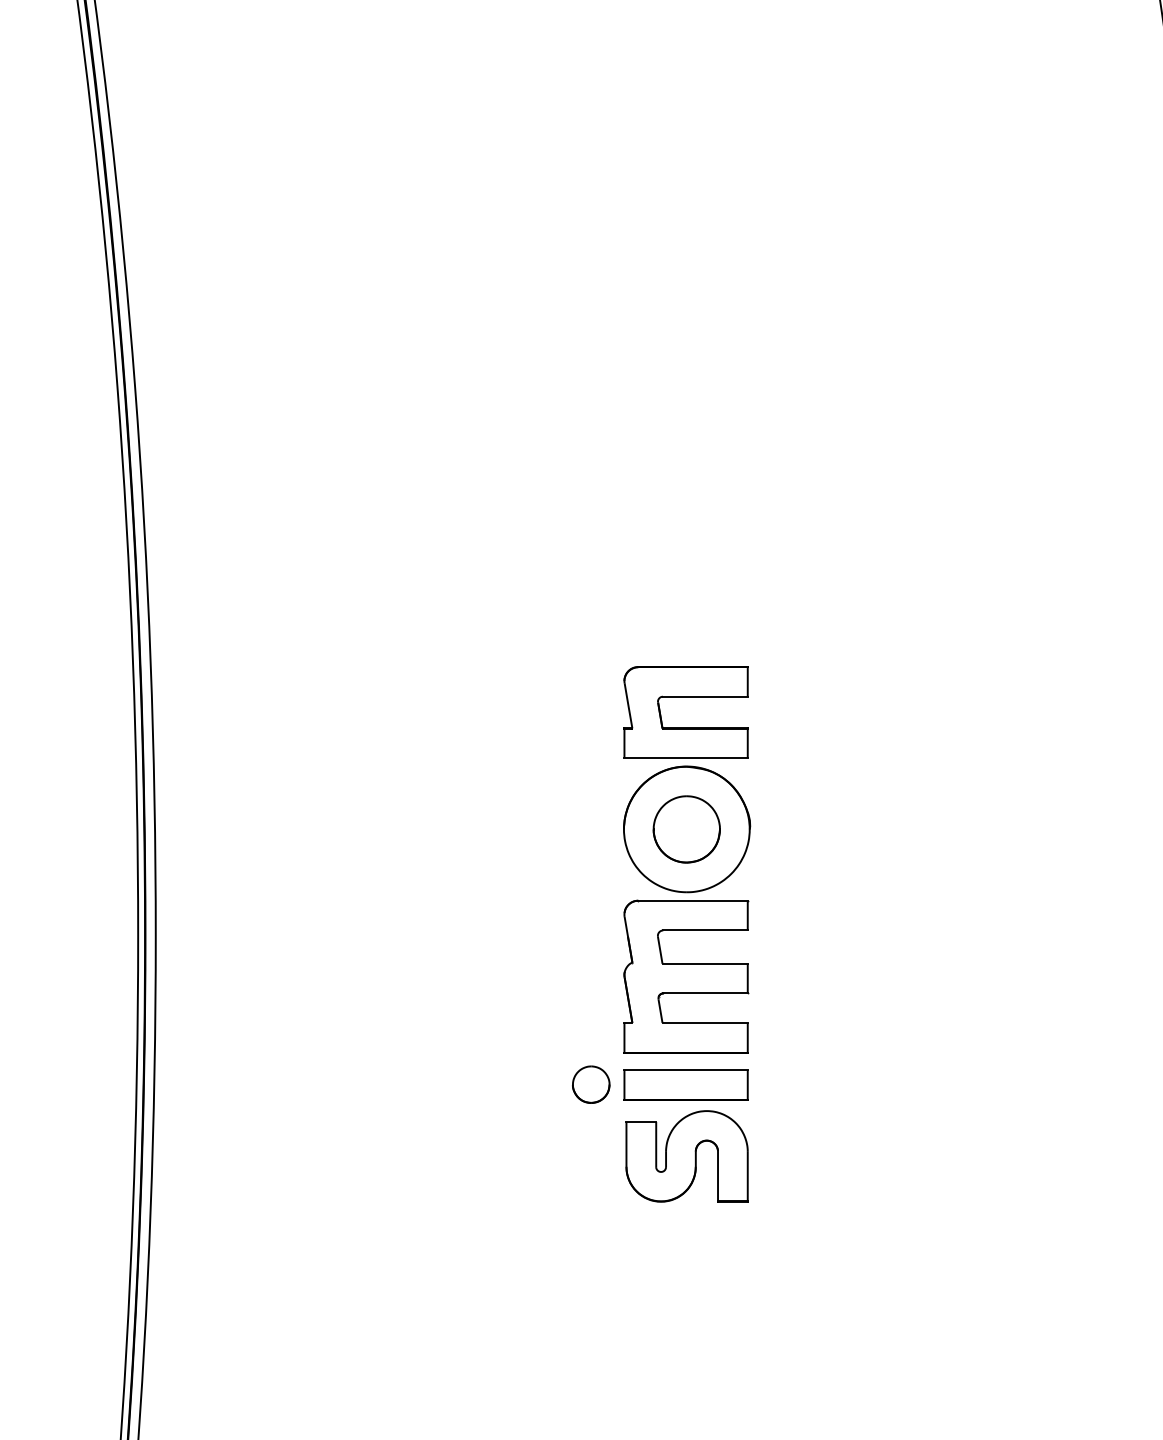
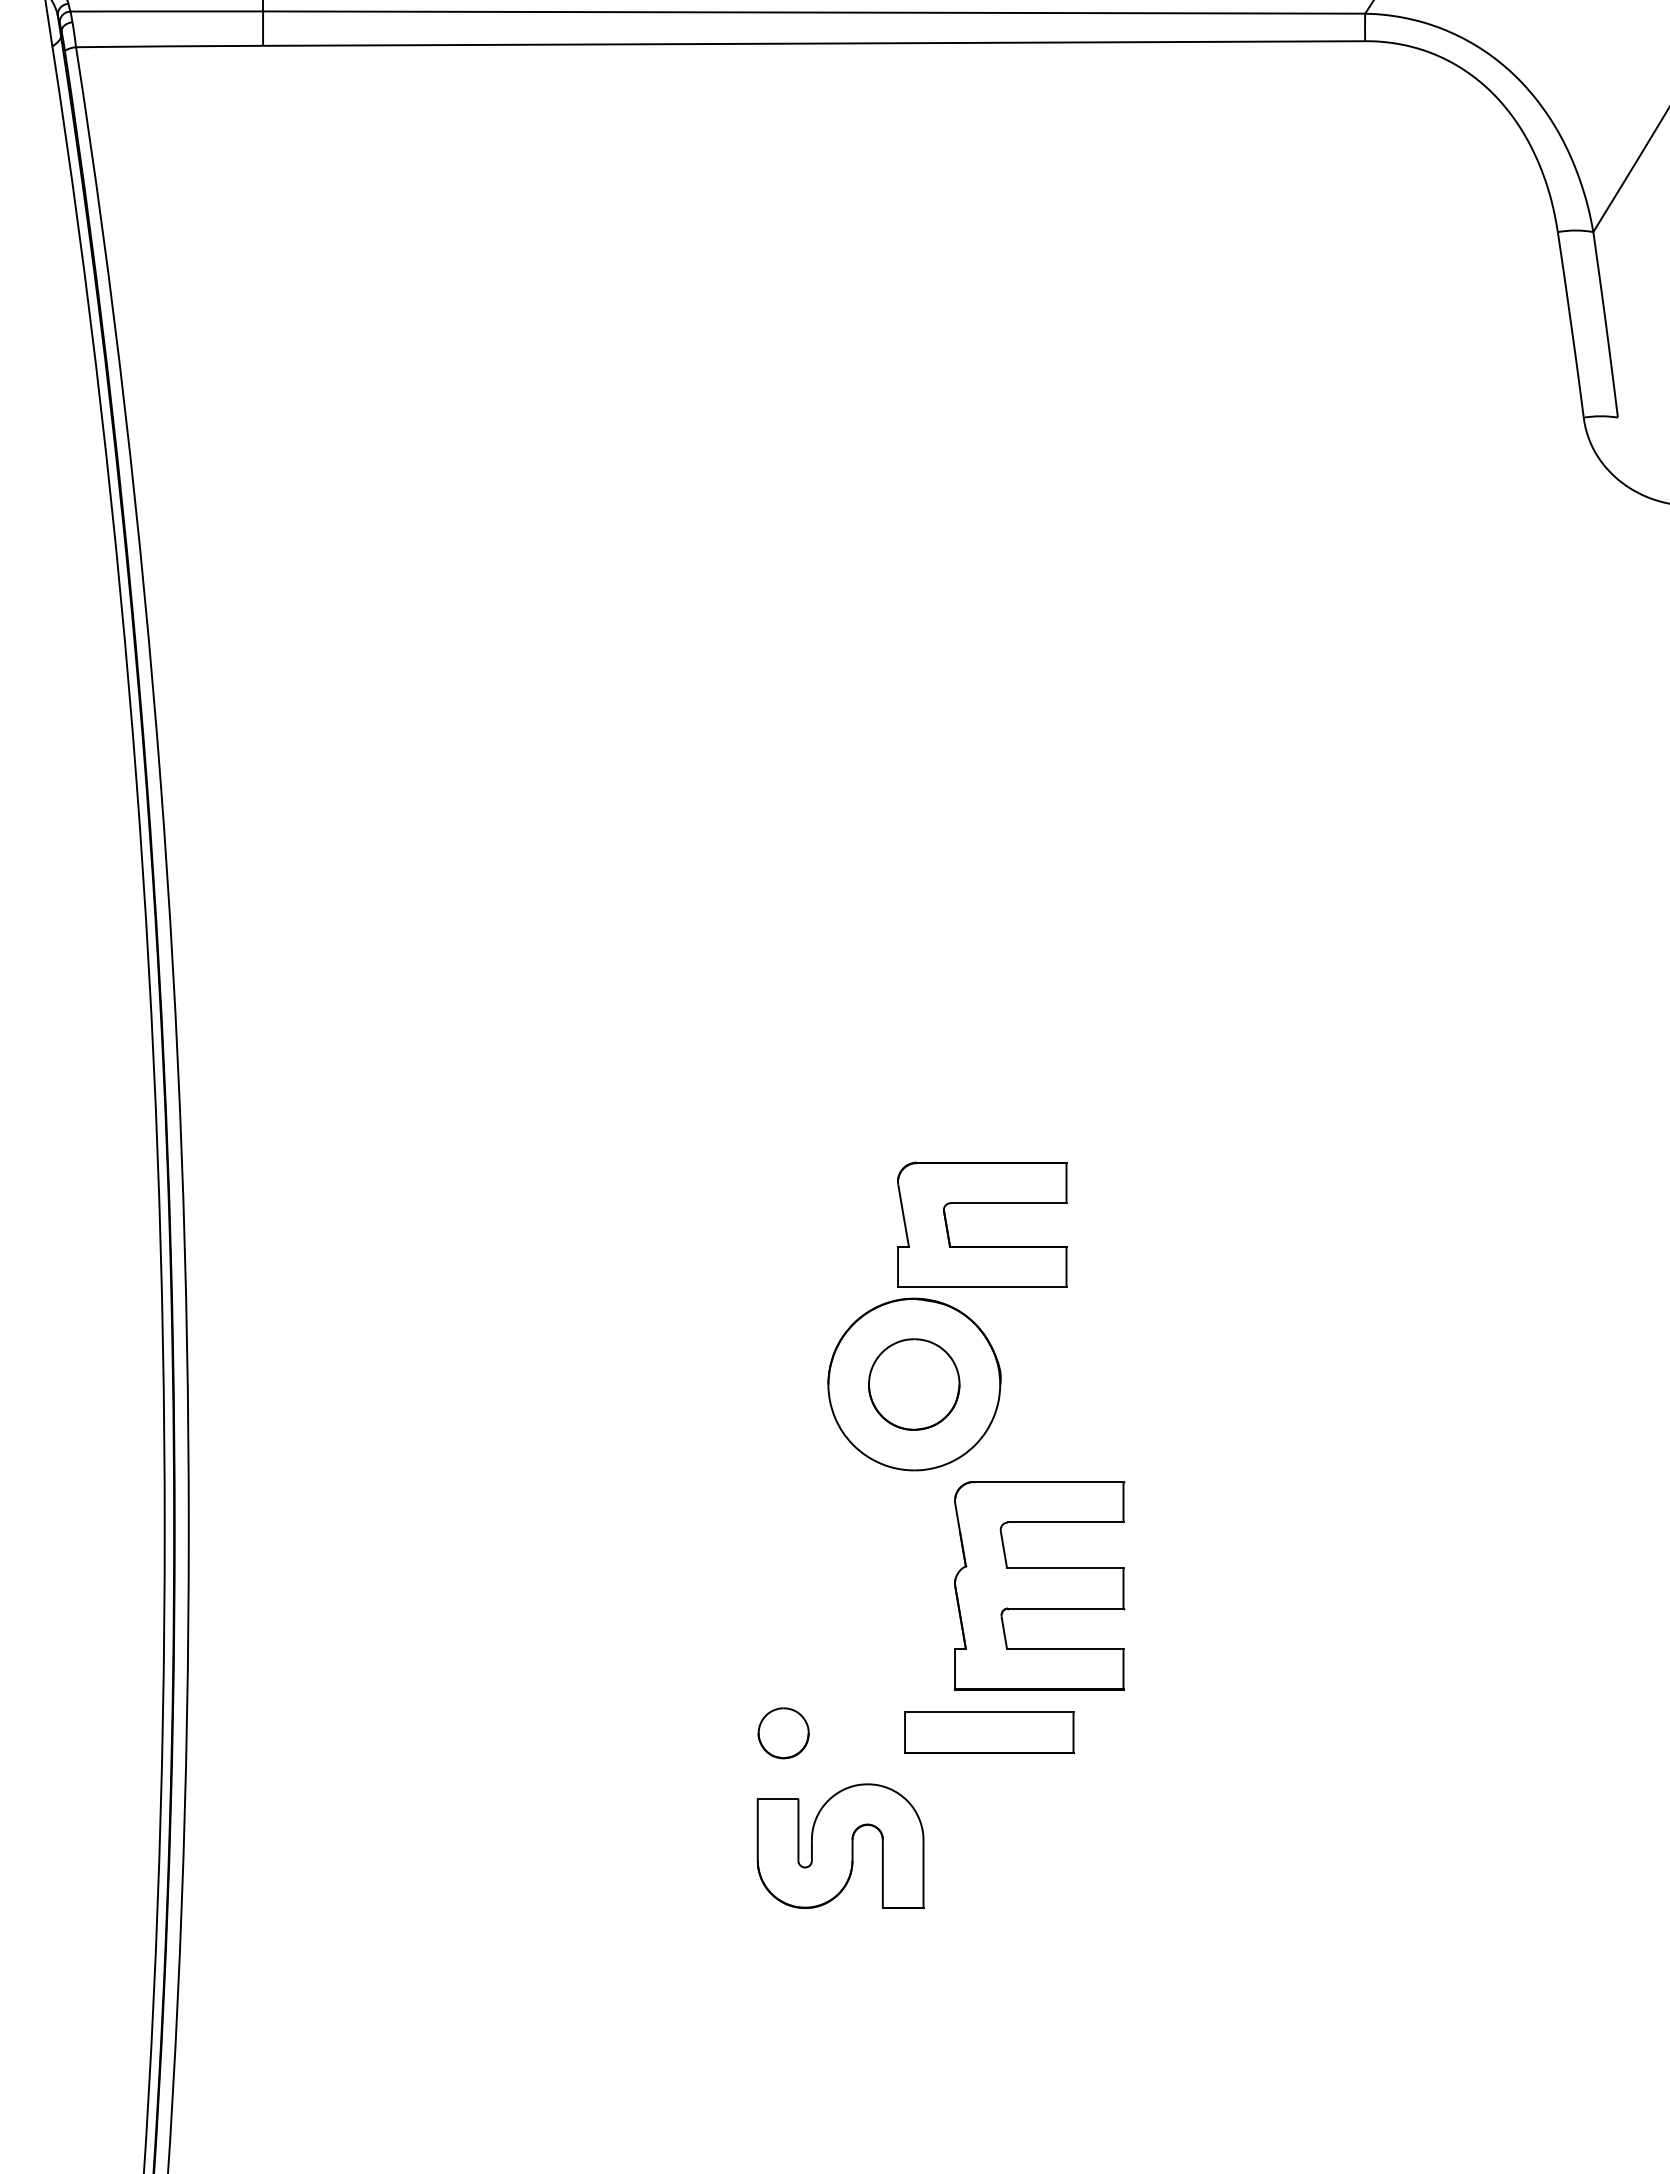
part: (686, 696) -> (982, 1203), moved
part: (686, 976) -> (1039, 1585), moved
part: (686, 1084) -> (989, 1732), moved
part: (687, 1155) -> (840, 1845), moved

